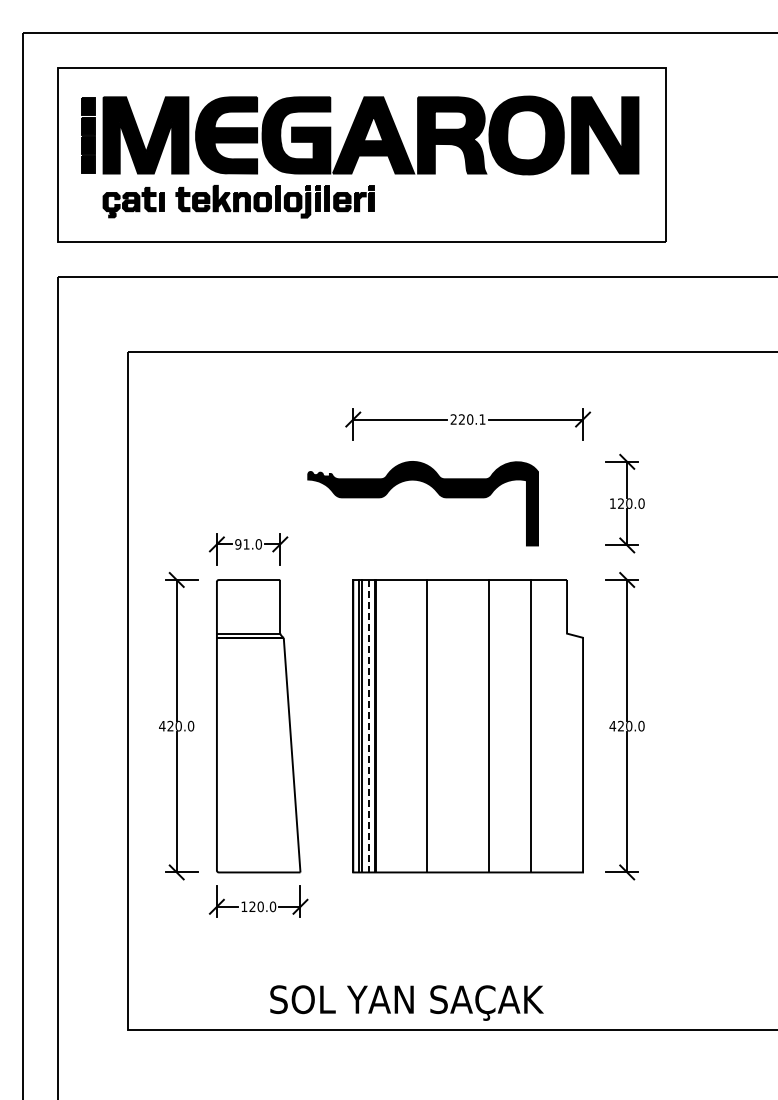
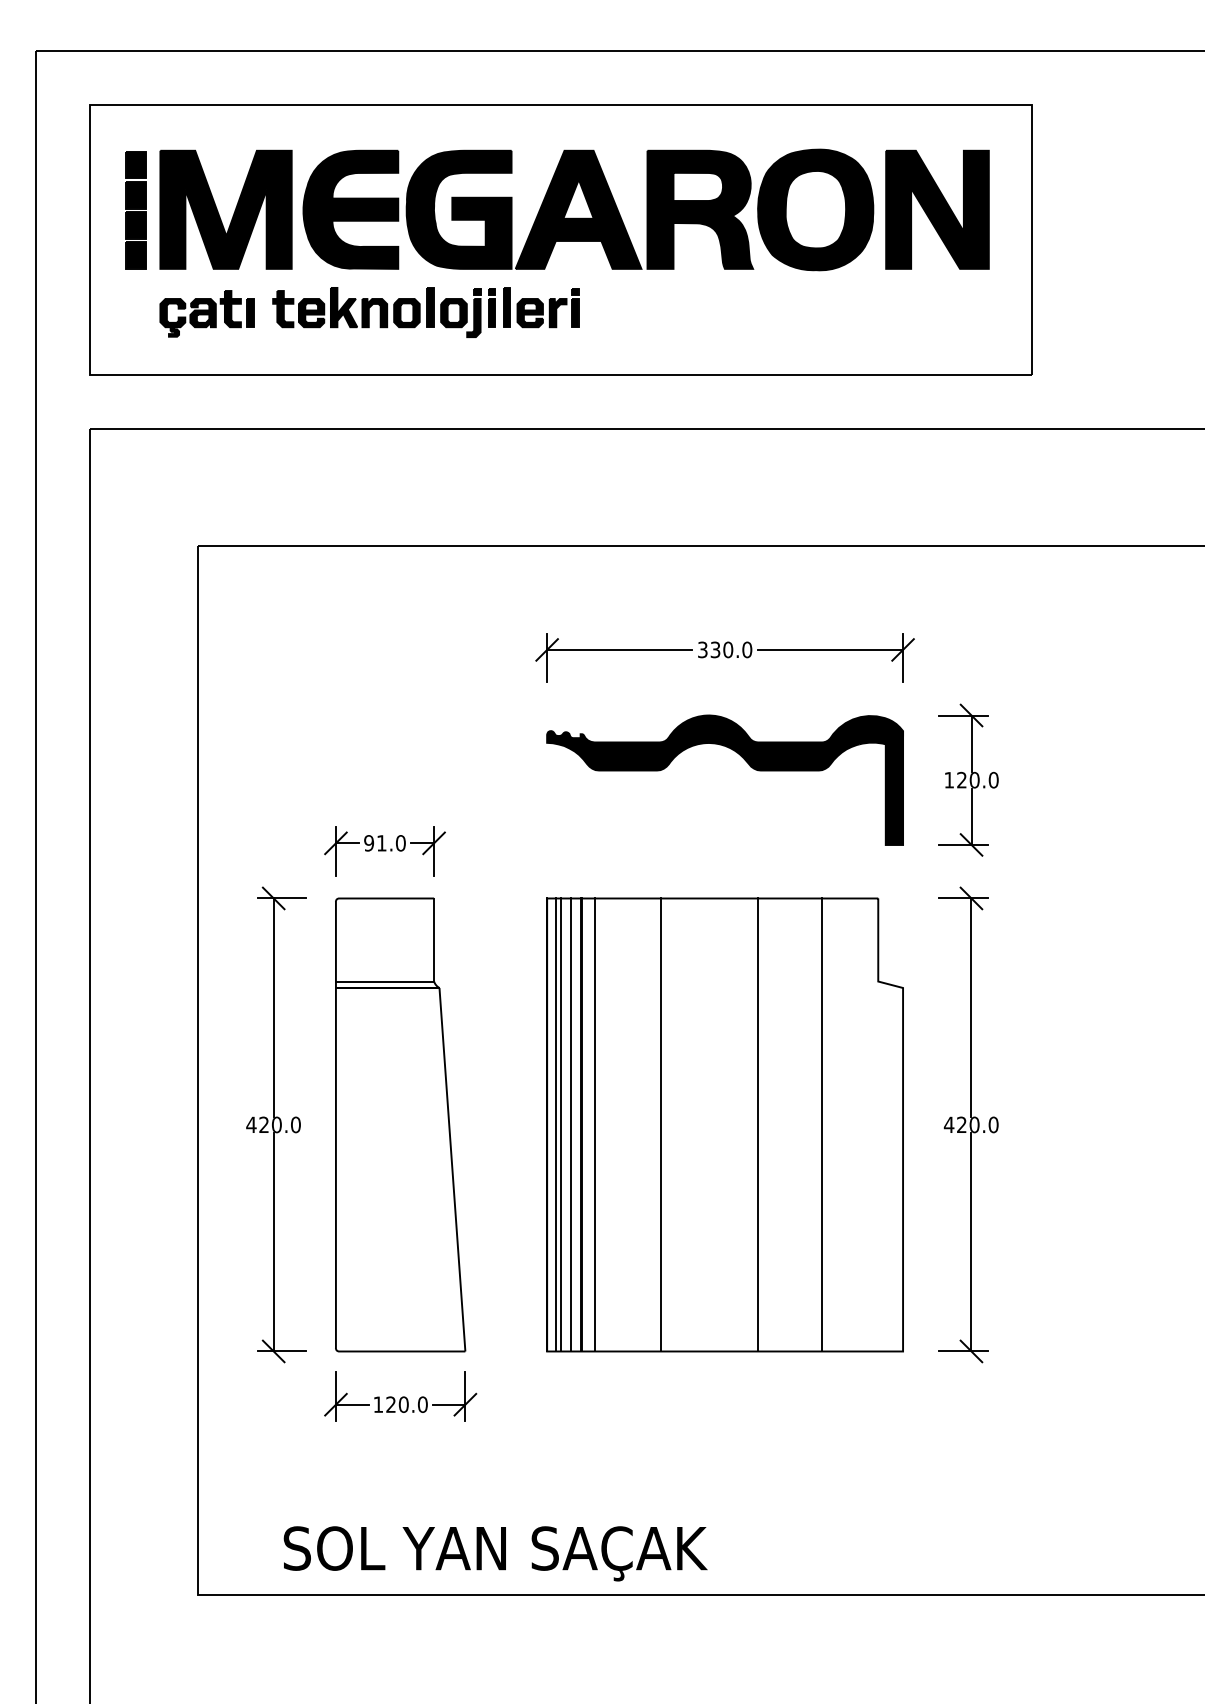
text: (467, 419) -> (724, 649), 220.1 -> 330.0
part: (435, 491) -> (744, 761), moved
line: (368, 726) -> (570, 1125), dashed -> solid
line: (383, 726) -> (593, 1125), added
text: (406, 1002) -> (494, 1552), moved

